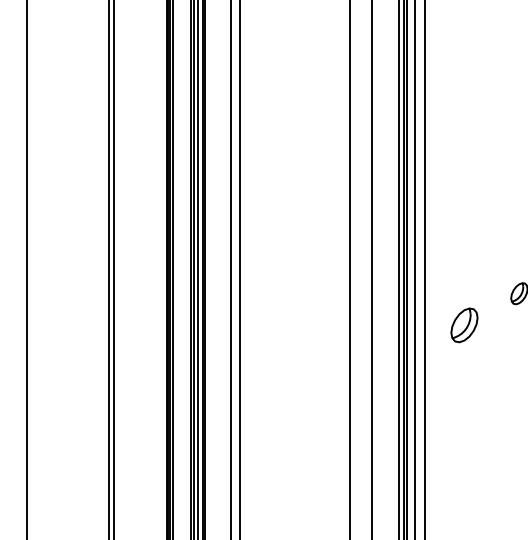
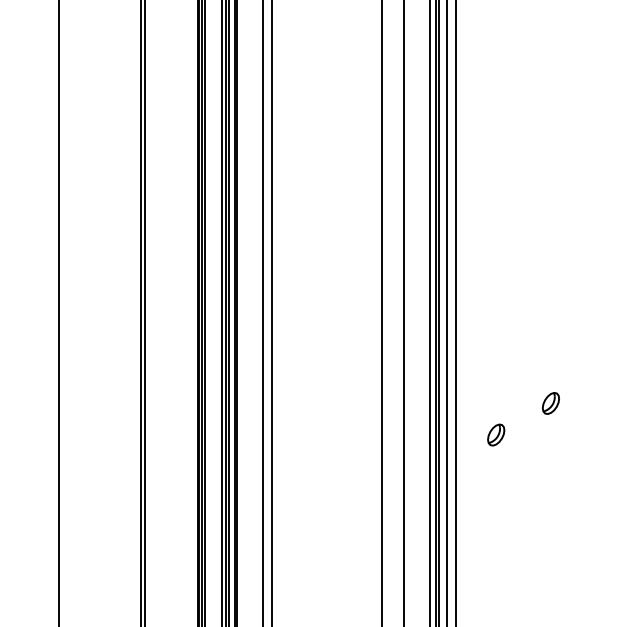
part: (464, 324) -> (496, 434), size x0.62

